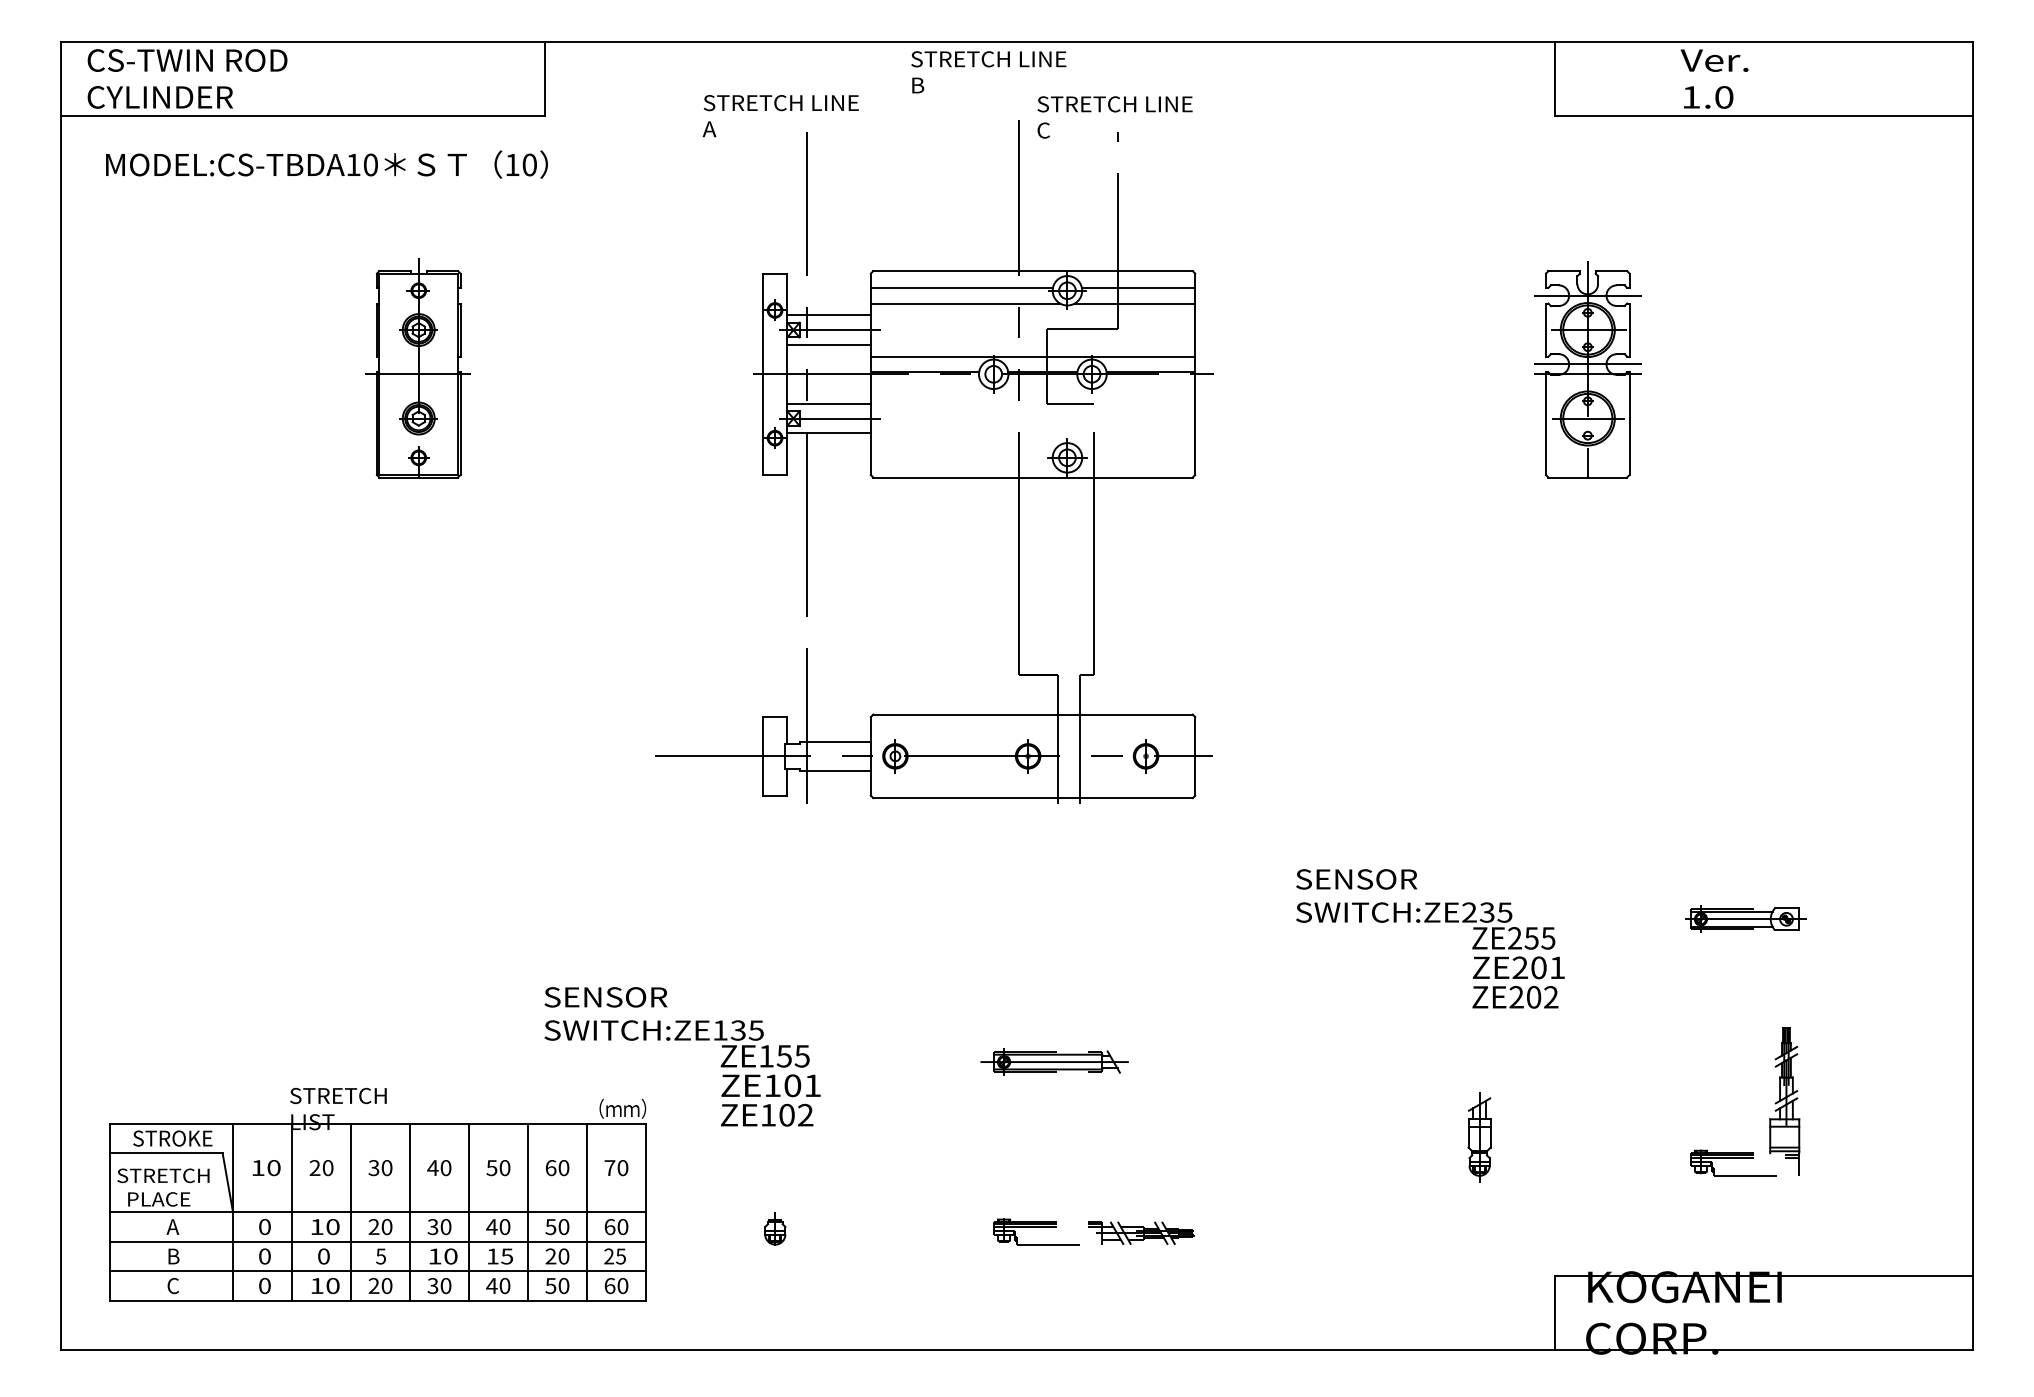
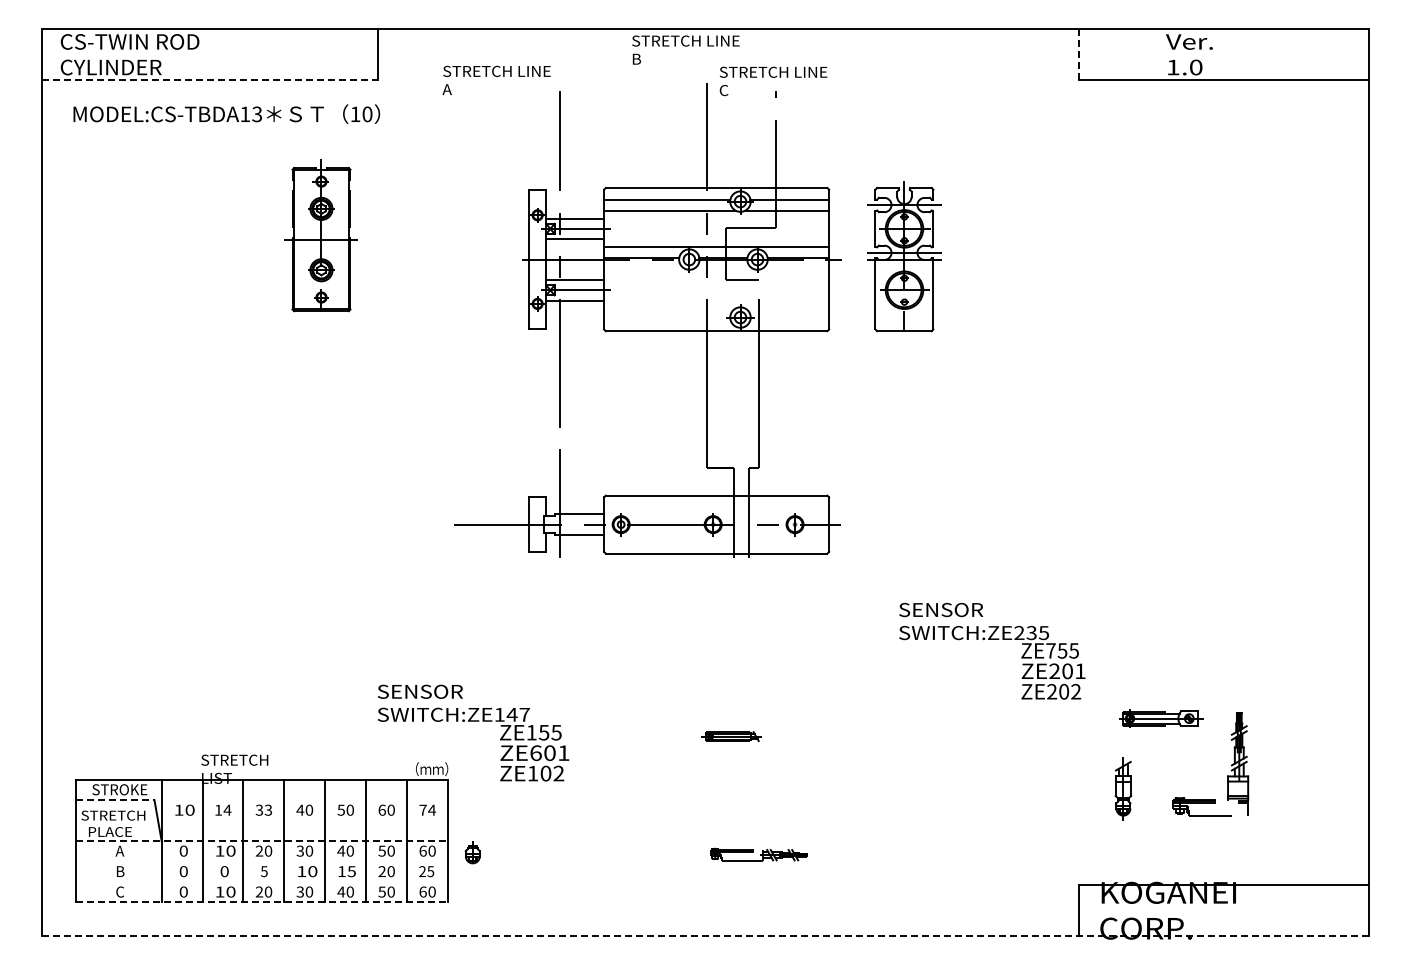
line: (1554, 78) -> (1078, 54), solid -> dashed
text: (780, 114) -> (496, 79), moved
line: (303, 116) -> (210, 80), solid -> dashed
text: (371, 165) -> (257, 114), MODEL:CS-TBDA10 -> MODEL:CS-TBDA13
part: (417, 368) -> (320, 235), moved
part: (1587, 369) -> (904, 256), moved
part: (1746, 919) -> (1161, 718), moved
text: (1514, 937) -> (1050, 650), ZE255 -> ZE755
text: (745, 1030) -> (517, 714), SWITCH:ZE135 -> SWITCH:ZE147
part: (1054, 1061) -> (731, 736), size x0.6
text: (771, 1086) -> (535, 753), ZE101 -> ZE601
part: (1479, 1136) -> (1123, 788), moved
line: (166, 1154) -> (115, 800), solid -> dashed
text: (320, 1166) -> (222, 809), 20 -> 14
text: (387, 1166) -> (268, 809), 30 -> 33
text: (623, 1166) -> (432, 809), 70 -> 74
line: (378, 1211) -> (262, 840), solid -> dashed
part: (774, 1228) -> (472, 852), moved
part: (1093, 1231) -> (758, 854), size x0.7
line: (378, 1241) -> (262, 861), removed
line: (378, 1270) -> (262, 881), removed
line: (378, 1301) -> (262, 902), solid -> dashed
line: (1017, 1350) -> (705, 936), solid -> dashed

